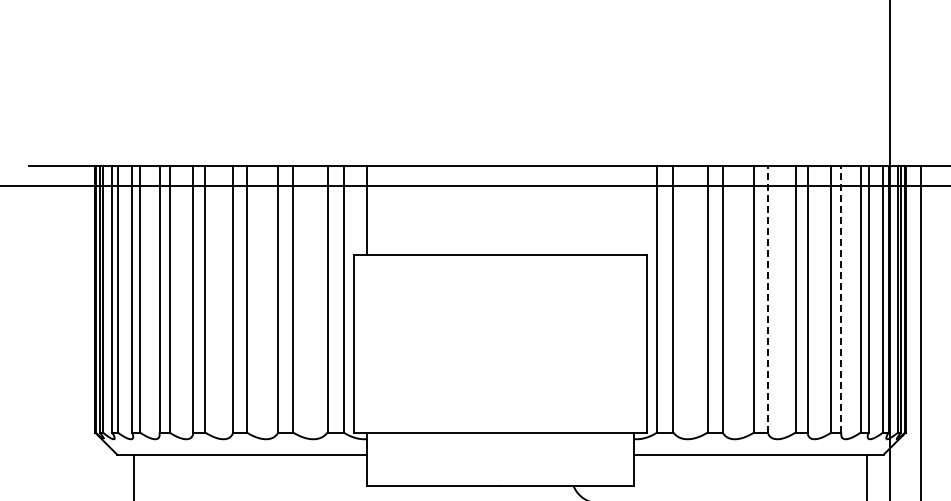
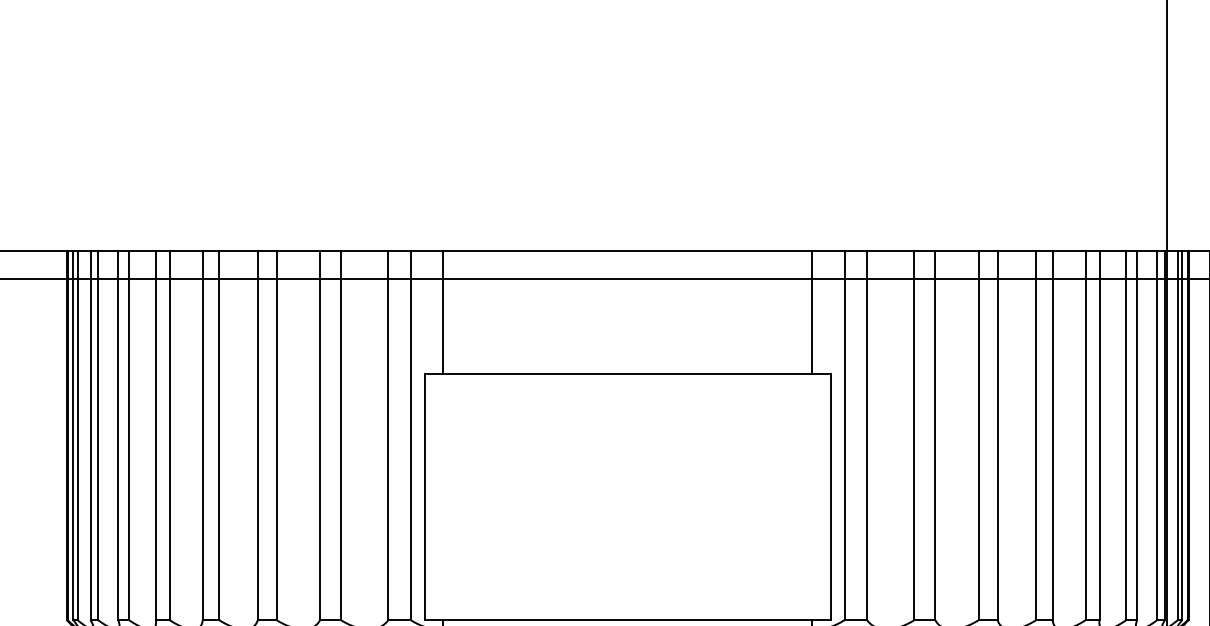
line: (633, 210) -> (811, 312), added
line: (767, 298) -> (997, 434), dashed -> solid
line: (841, 298) -> (1099, 434), dashed -> solid

